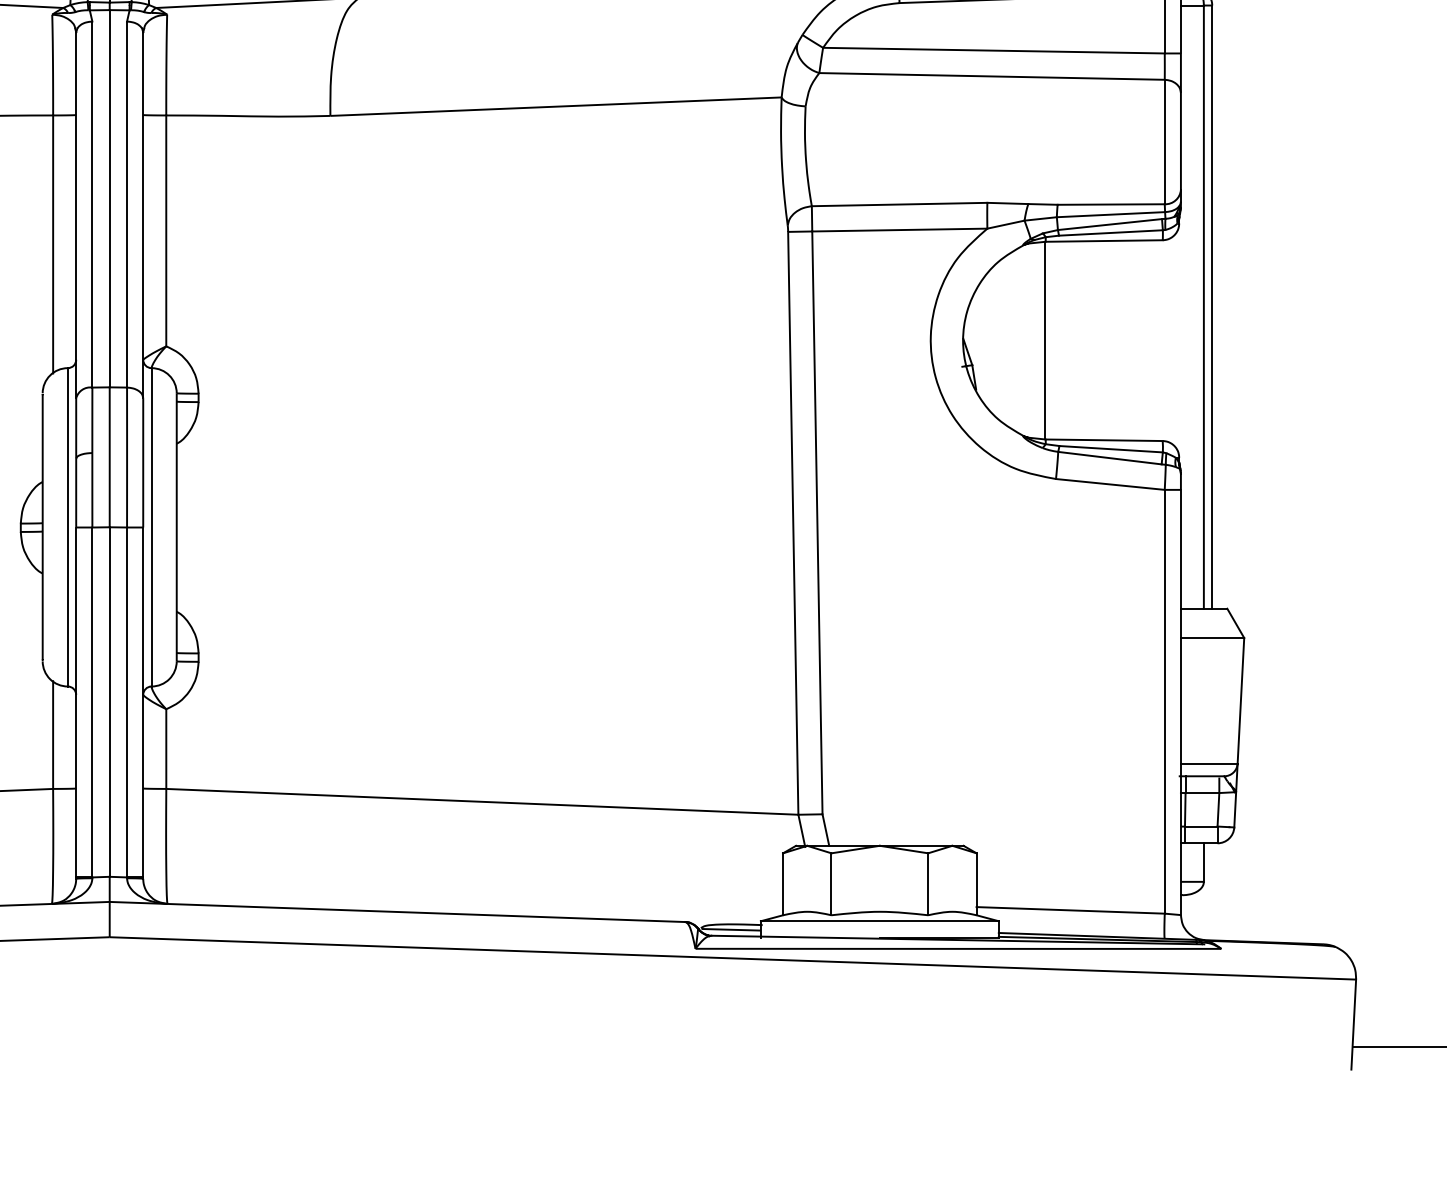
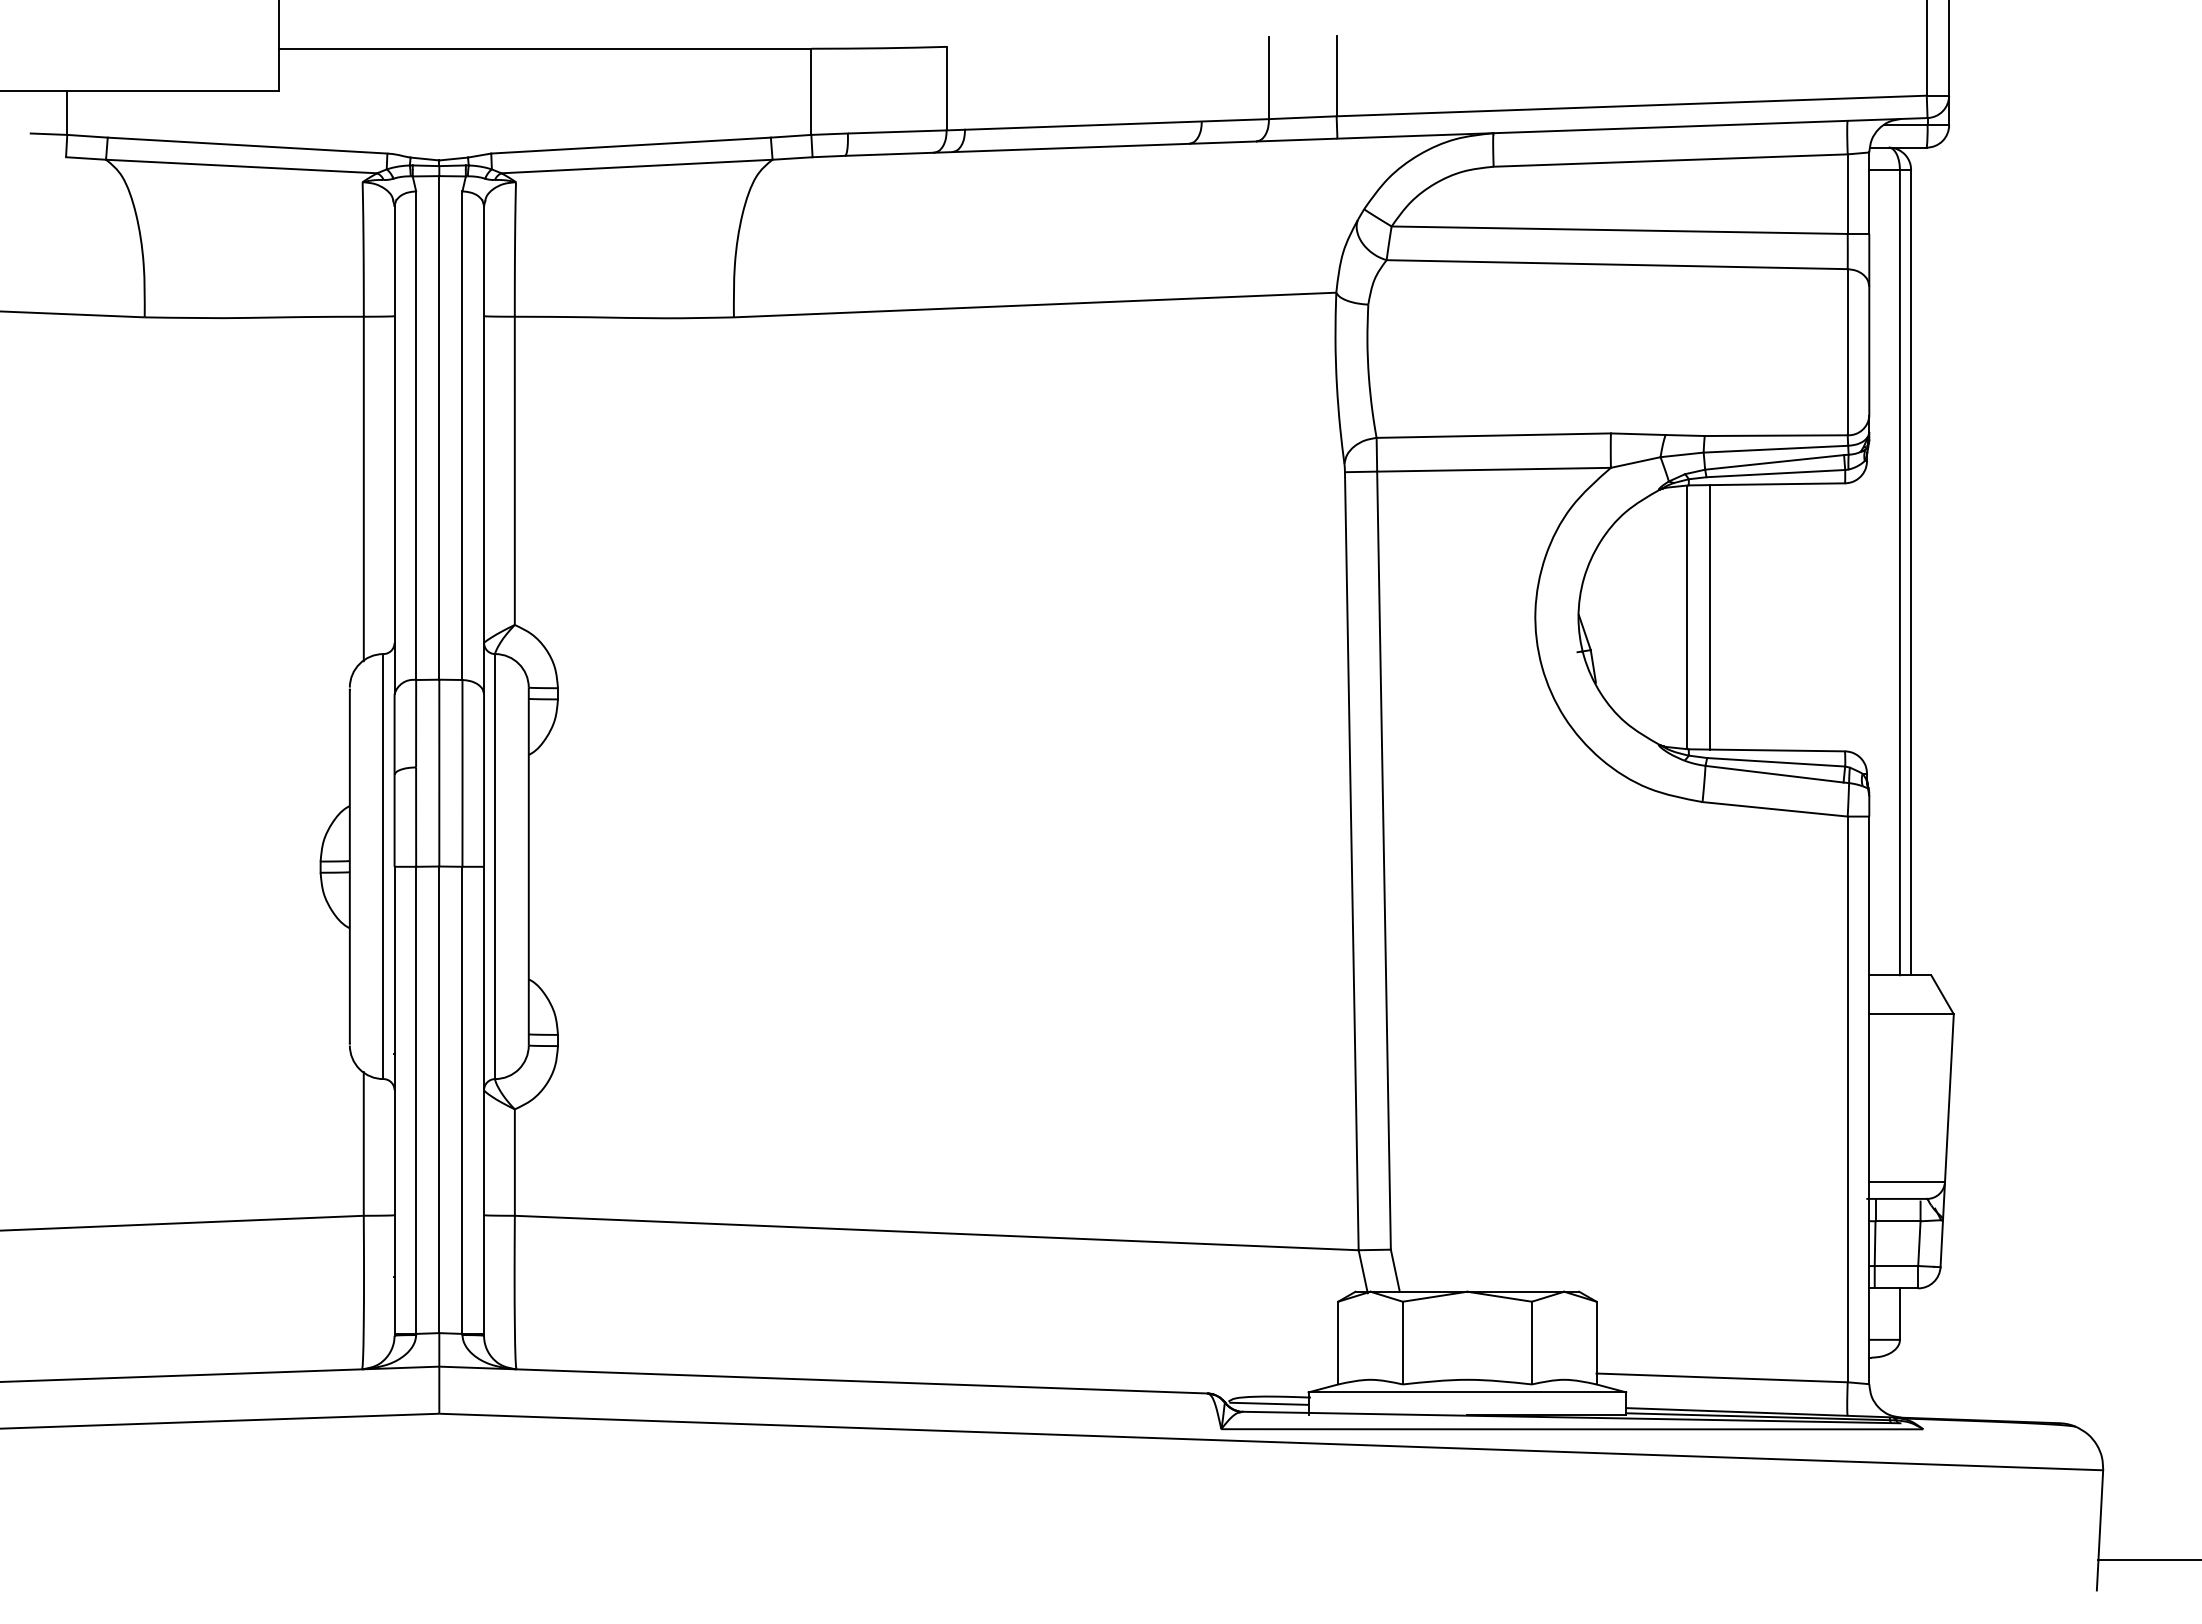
line: (1061, 340) -> (1709, 617), added

